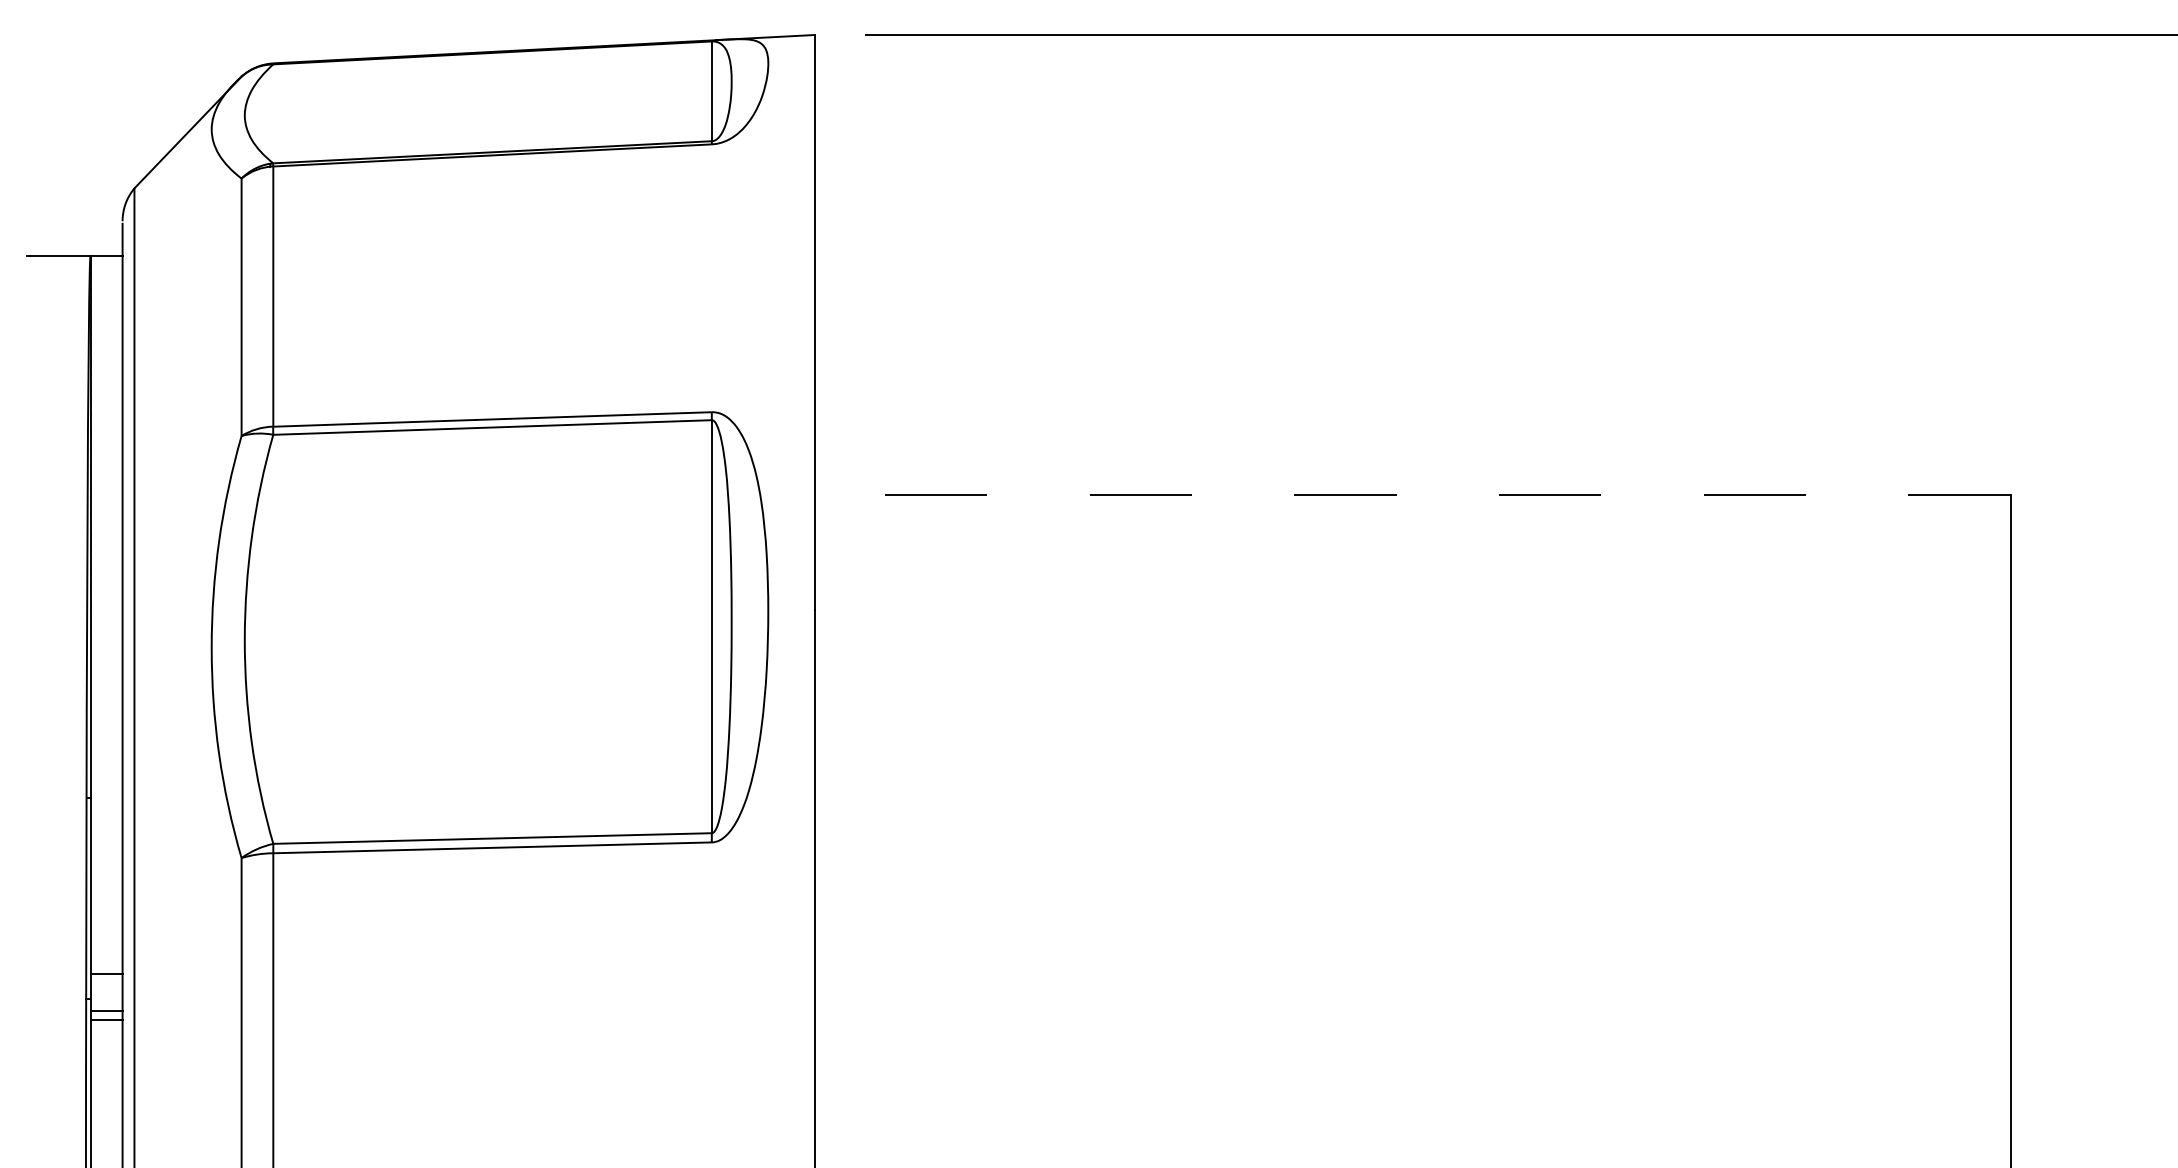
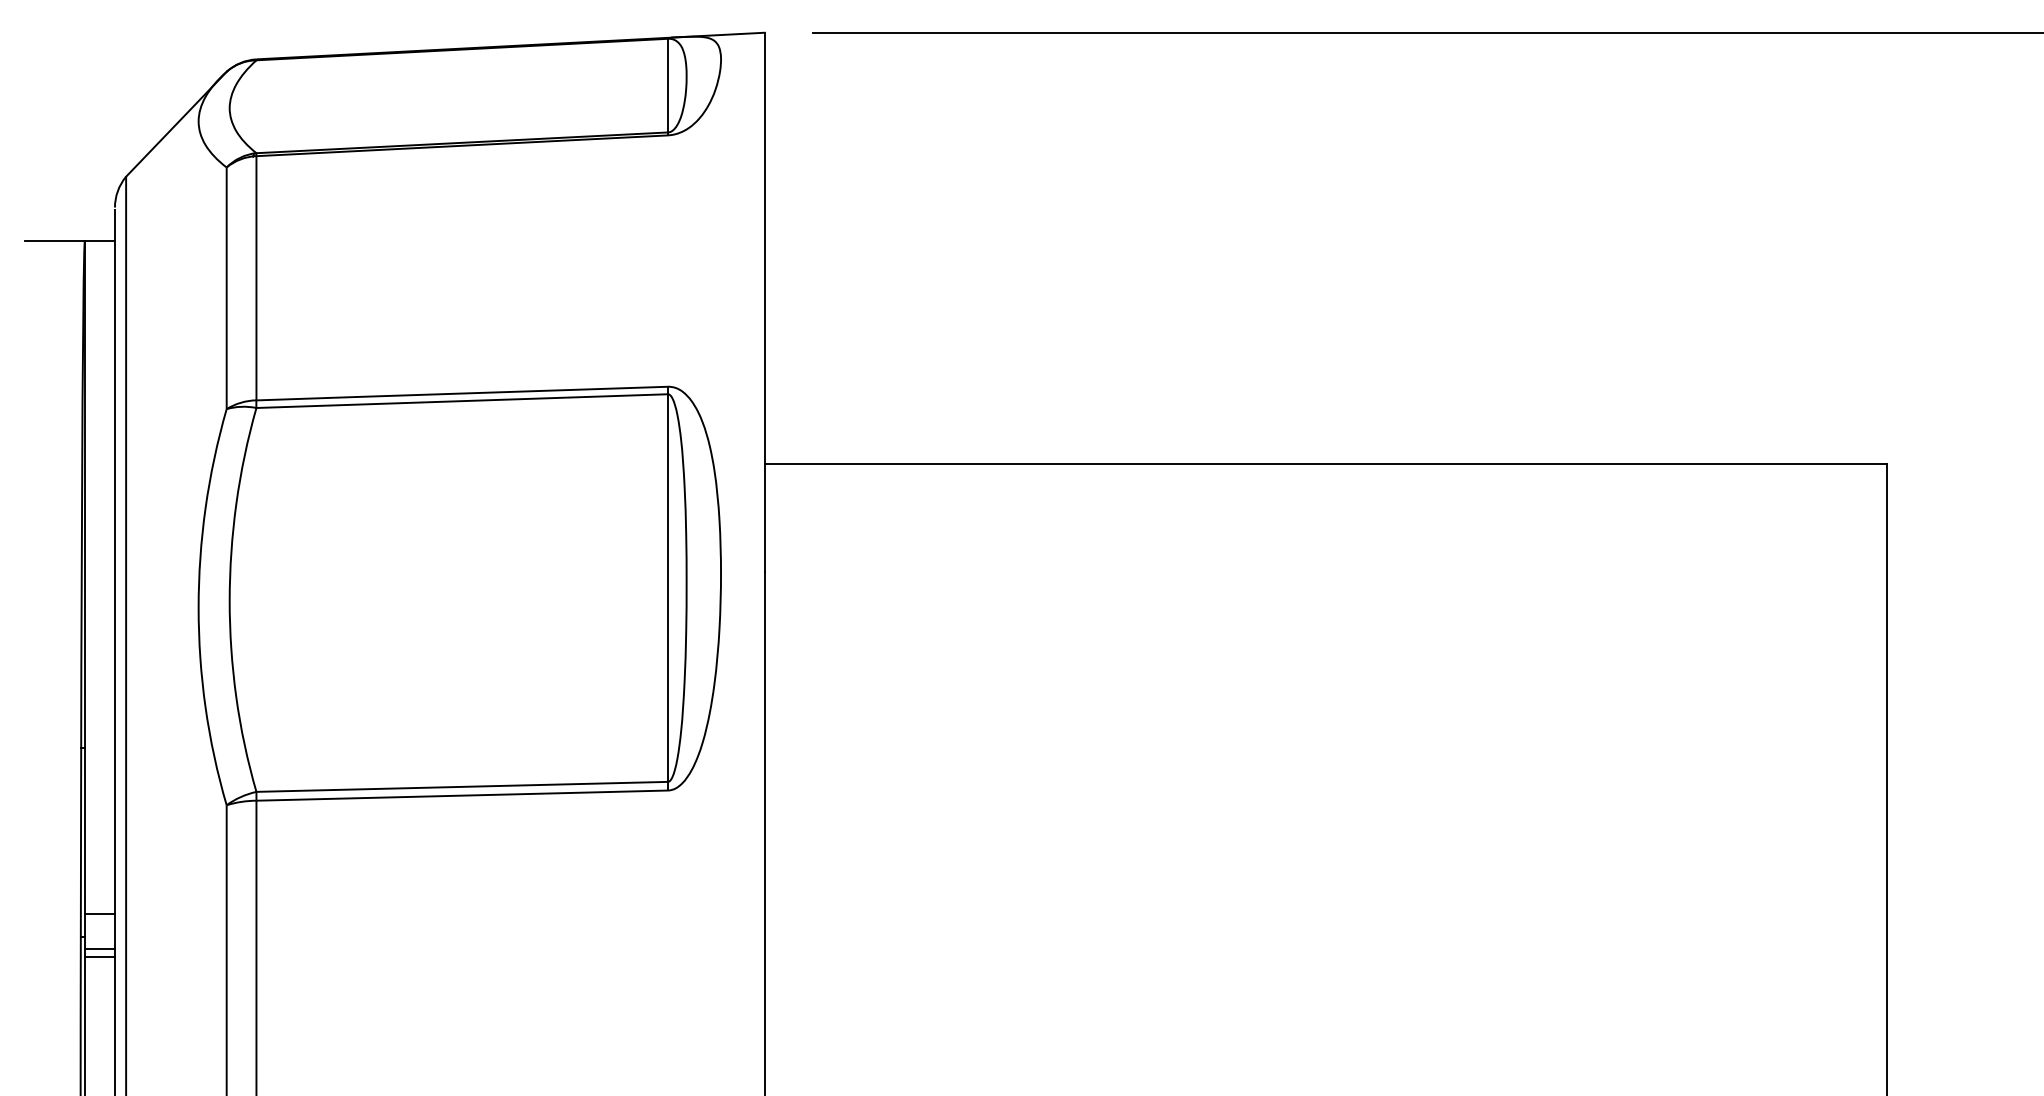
line: (1412, 495) -> (1325, 464), dashed -> solid

